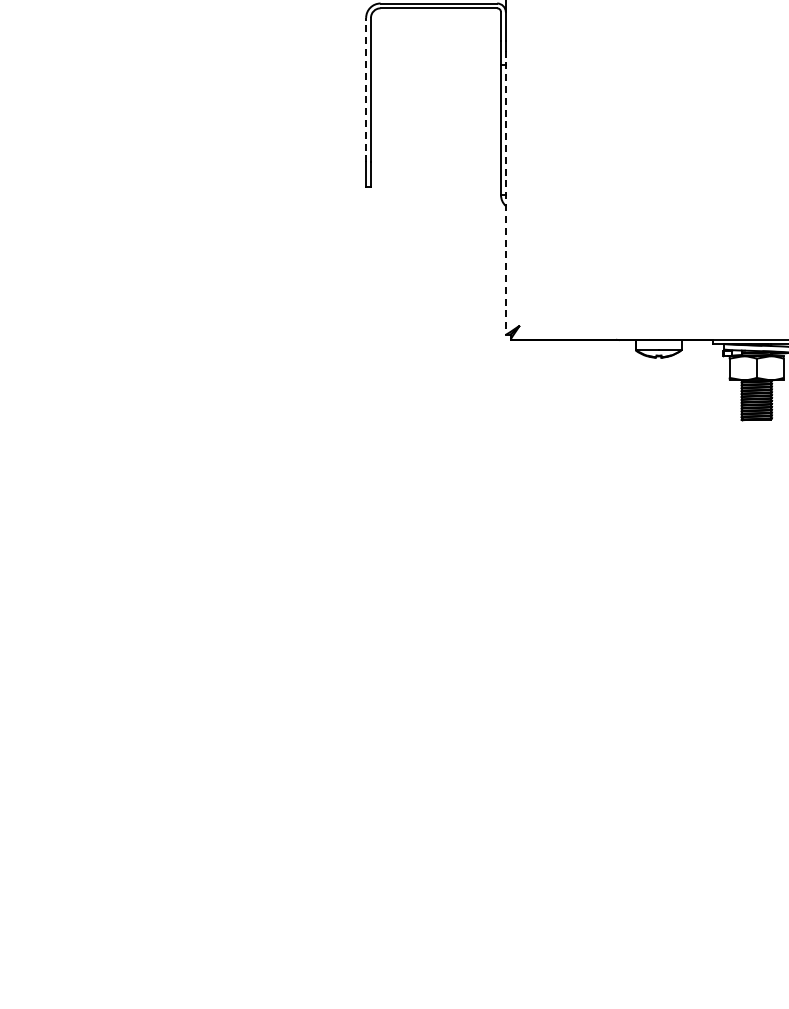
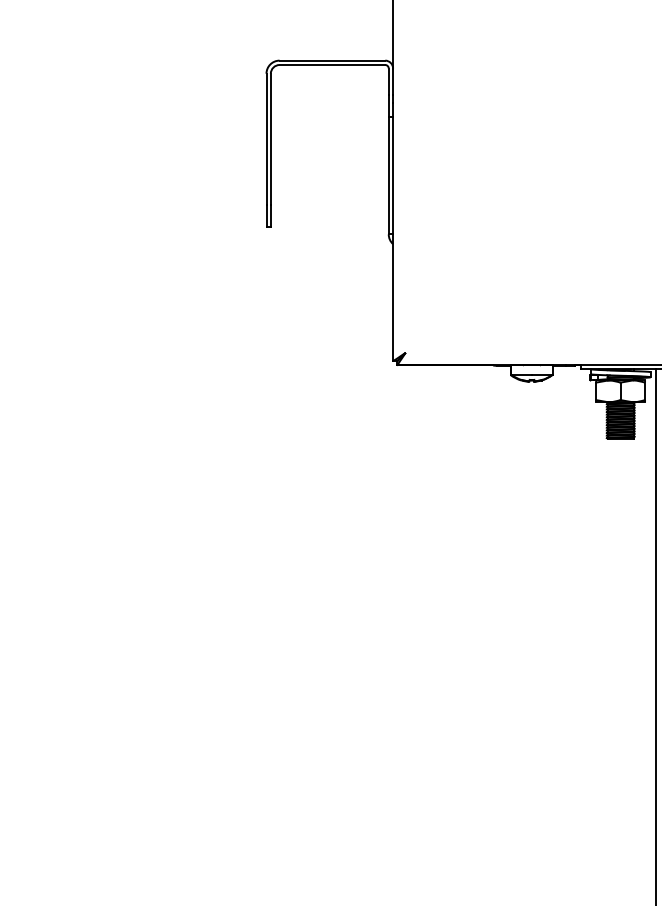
line: (366, 89) -> (266, 138), dashed -> solid
line: (505, 193) -> (392, 232), dashed -> solid

